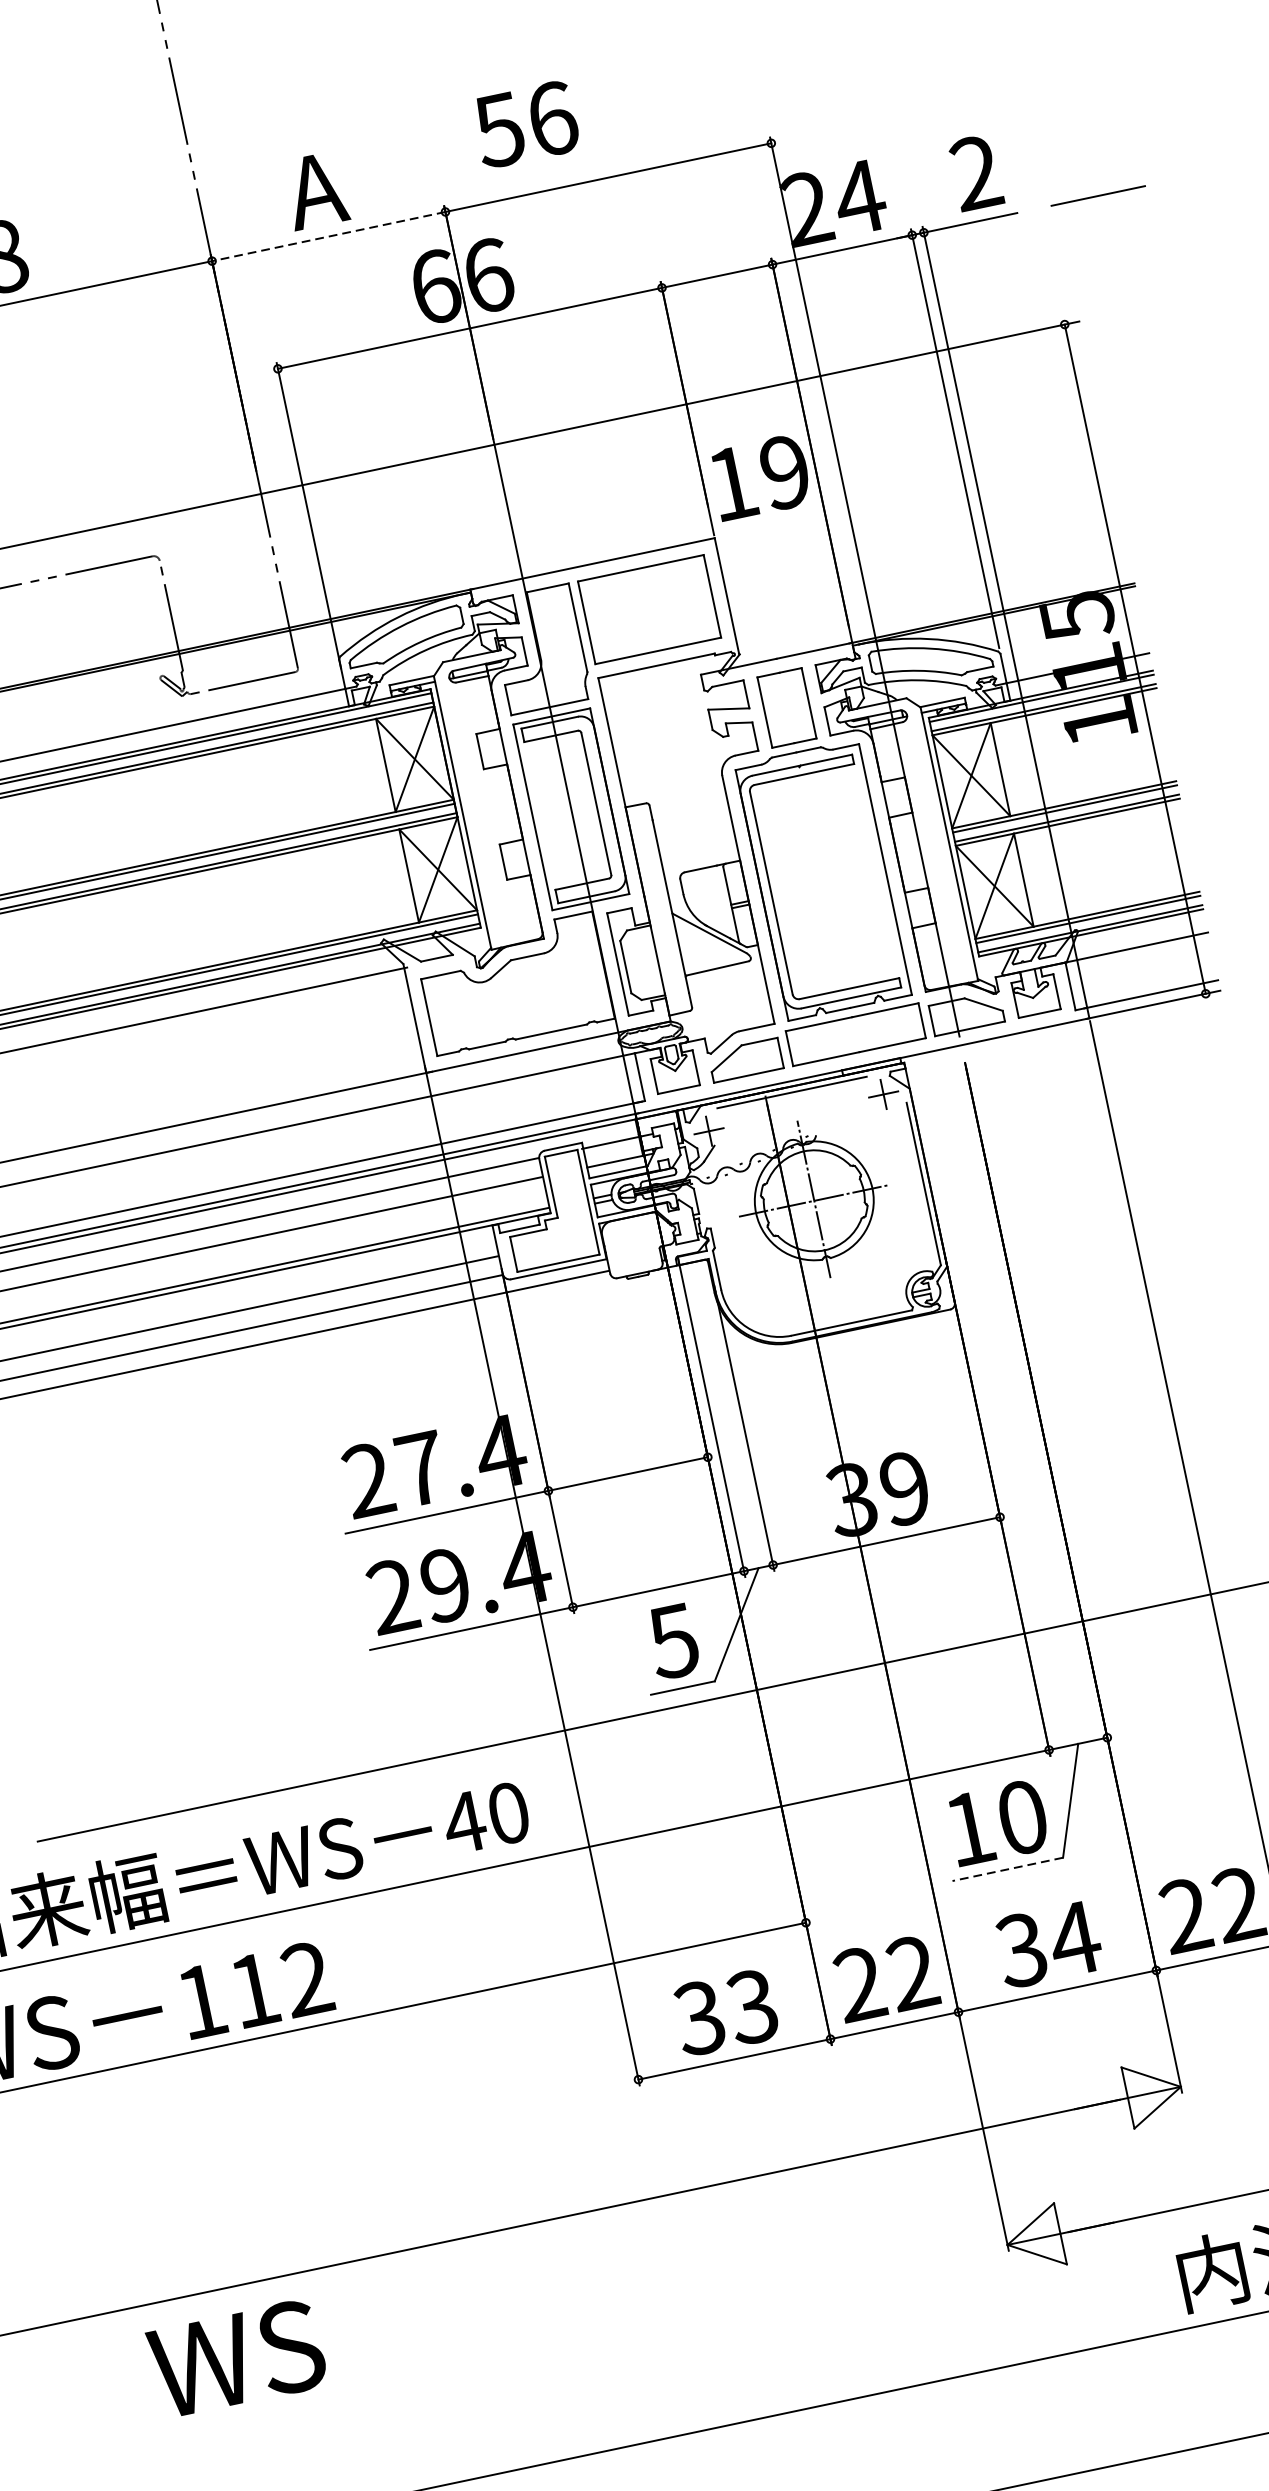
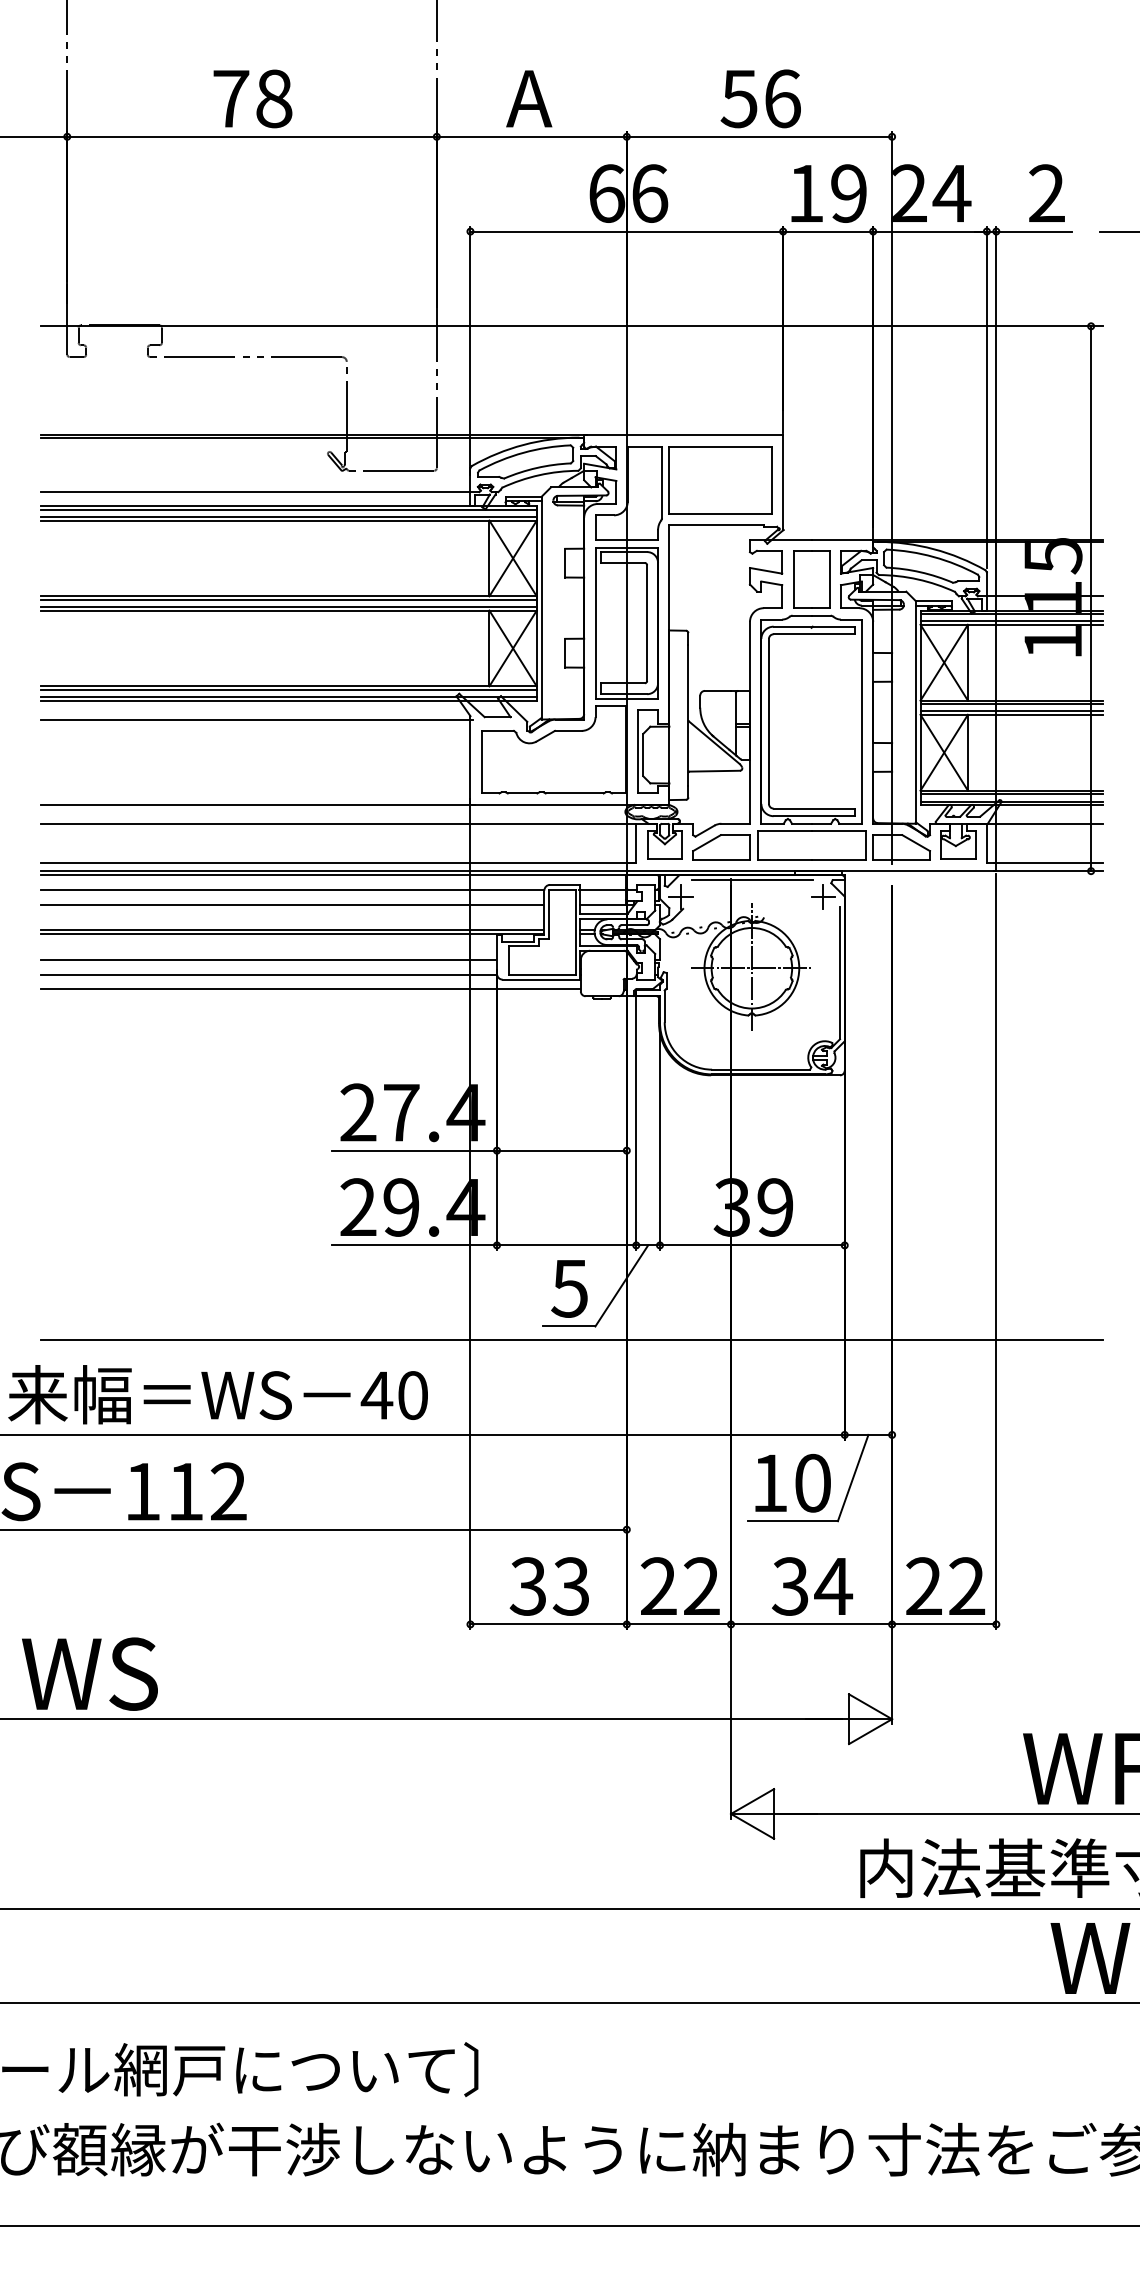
text: (525, 124) -> (760, 98), moved
line: (328, 236) -> (531, 136), dashed -> solid
text: (760, 477) -> (828, 193), moved
line: (1007, 1869) -> (792, 1521), dashed -> solid
text: (236, 2358) -> (89, 1673), moved

